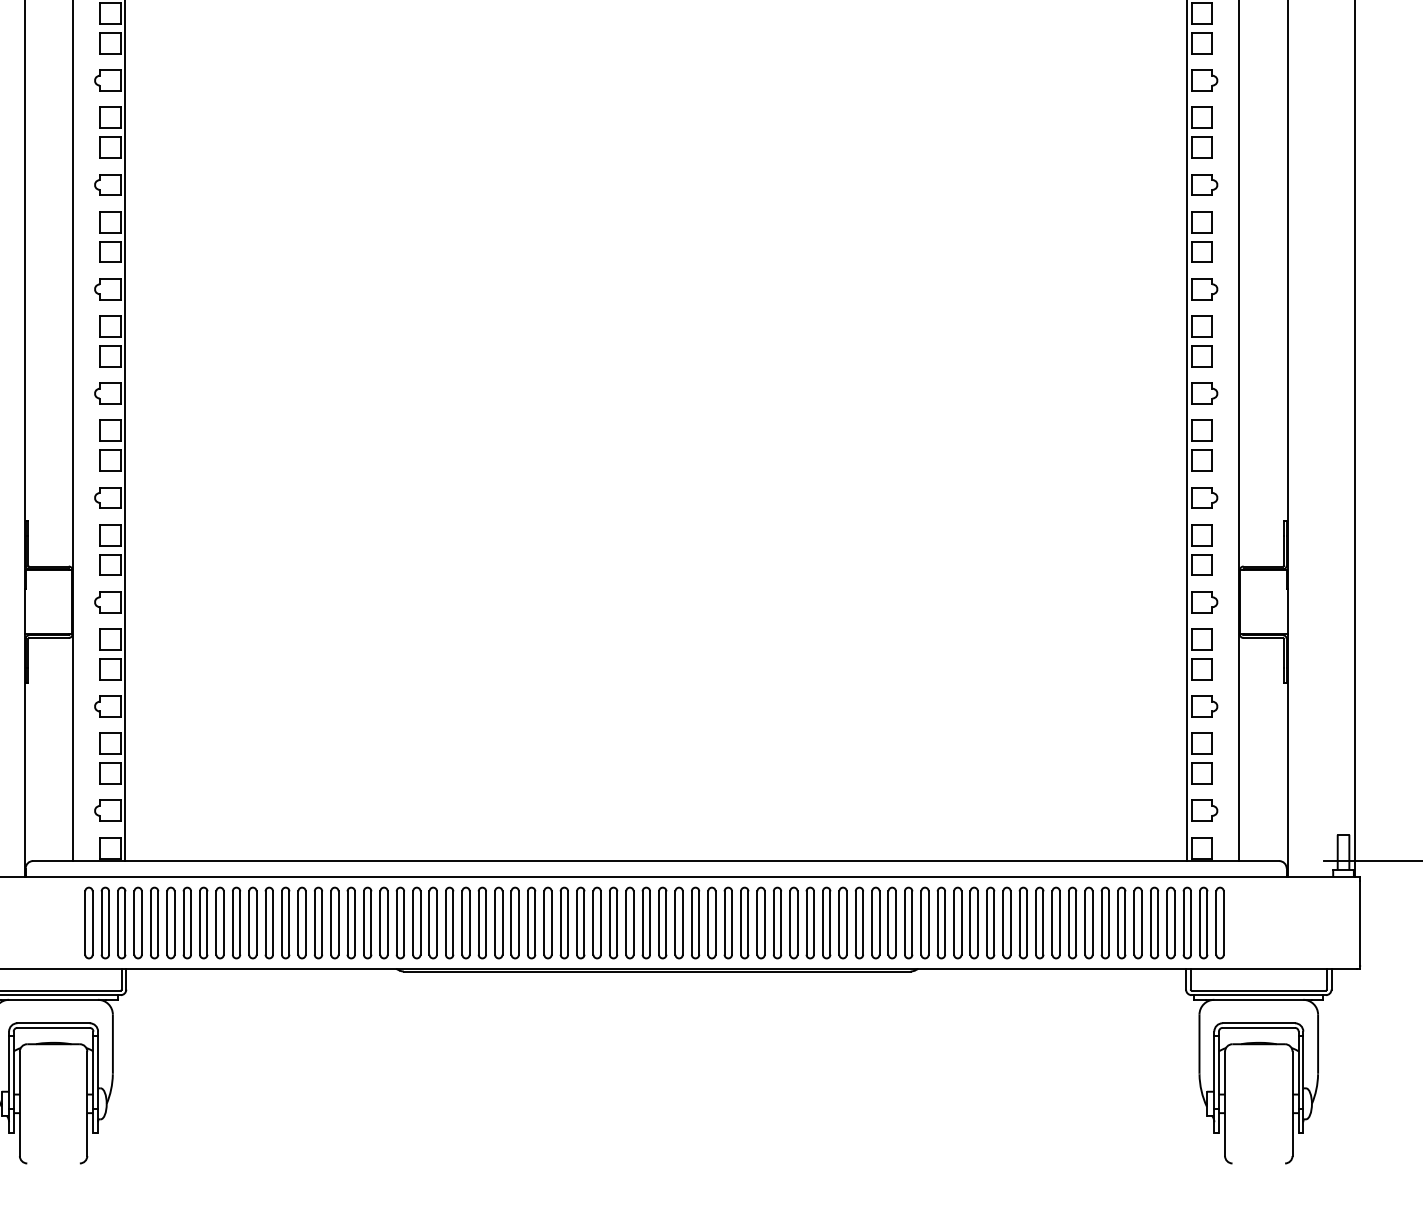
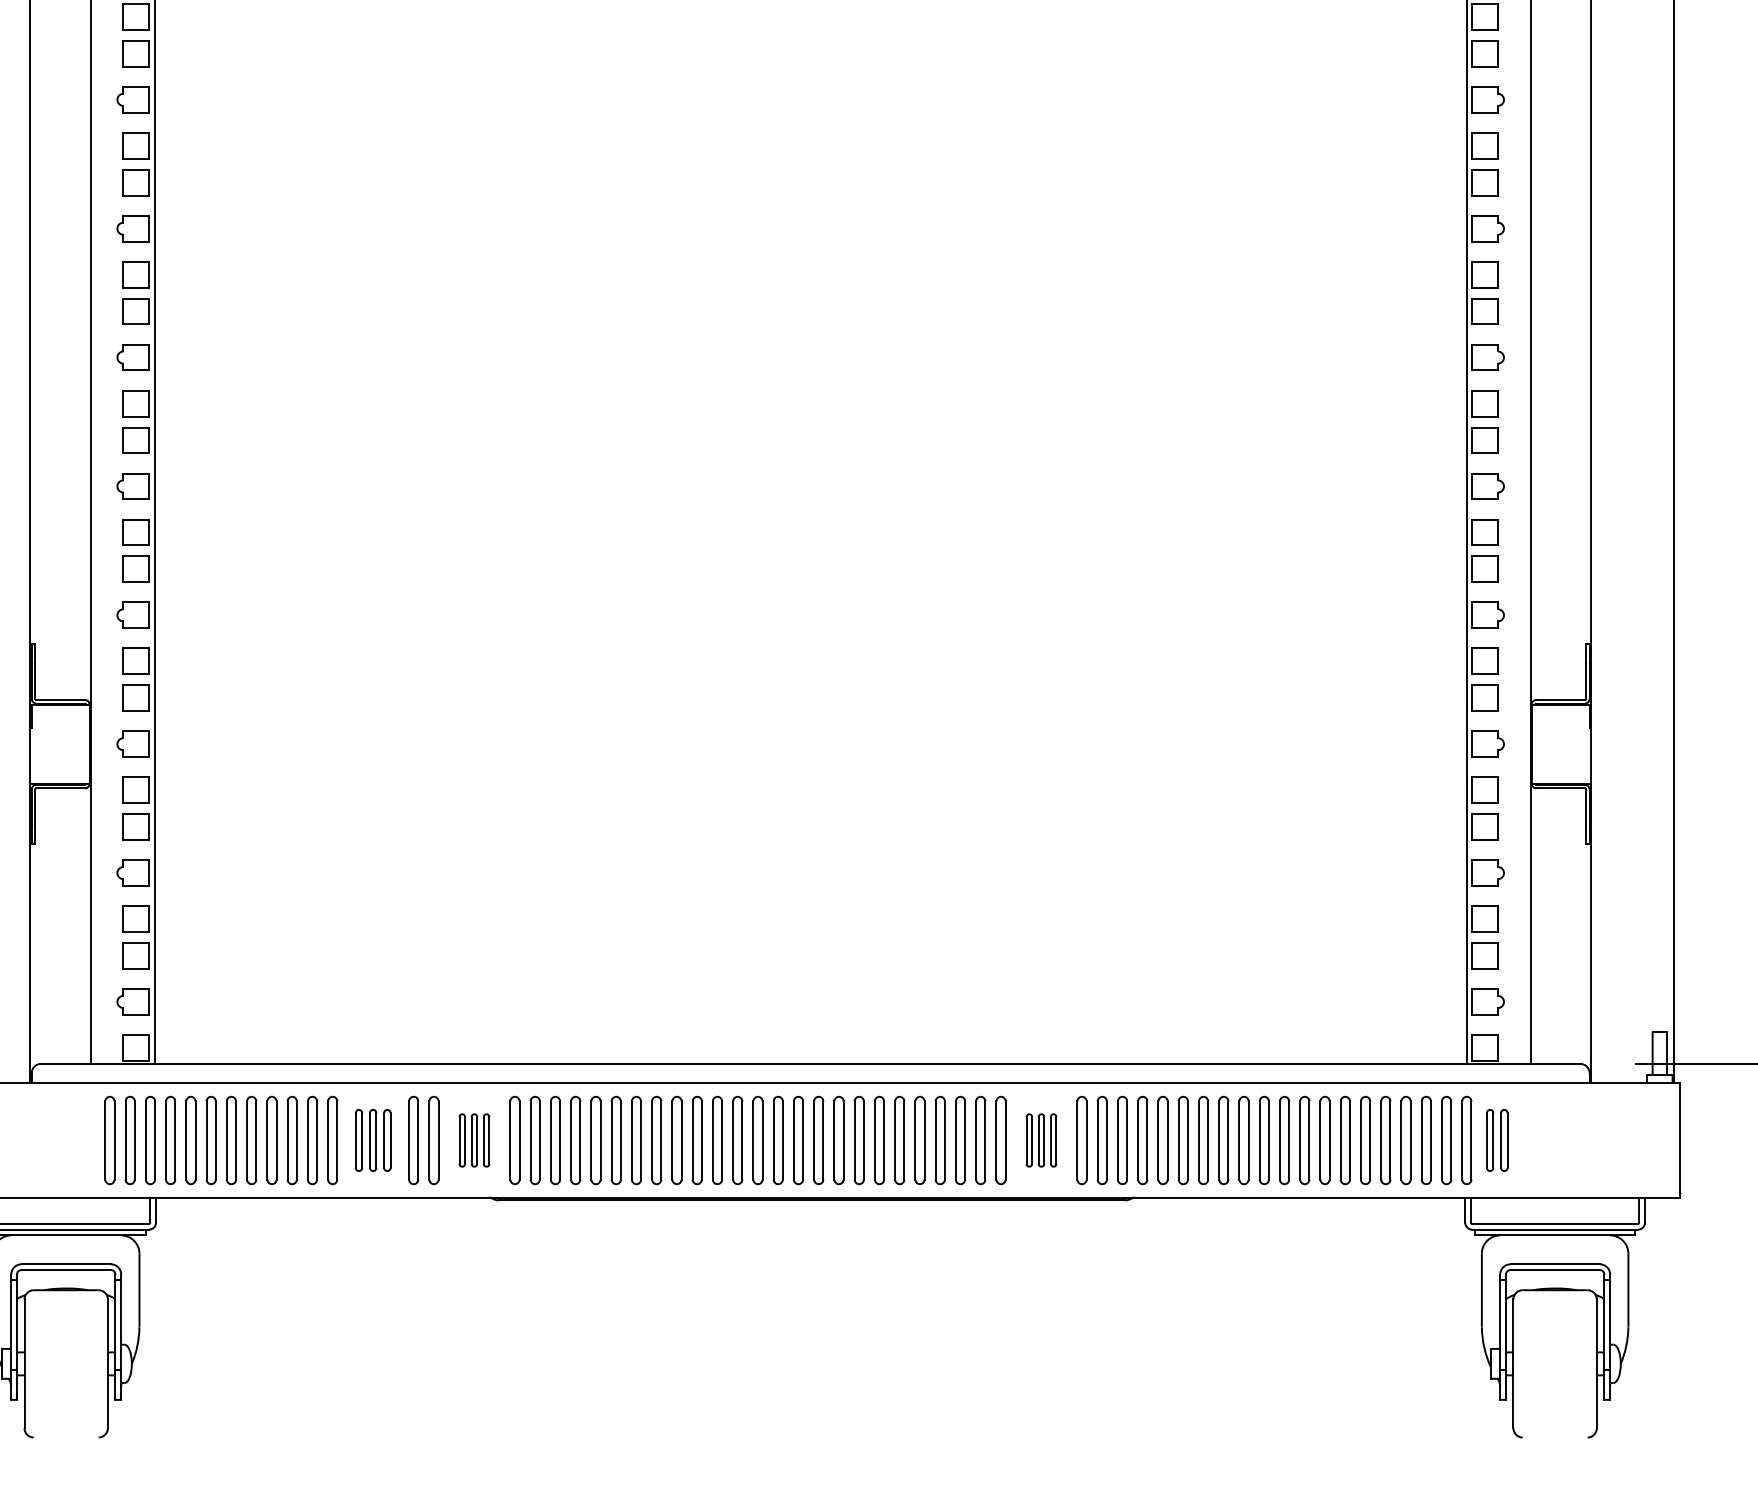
part: (301, 922) -> (372, 1139), size x0.7
part: (383, 922) -> (473, 1139), size x0.6
part: (842, 922) -> (1040, 1139), size x0.6
part: (1211, 922) -> (1496, 1139), size x0.7

